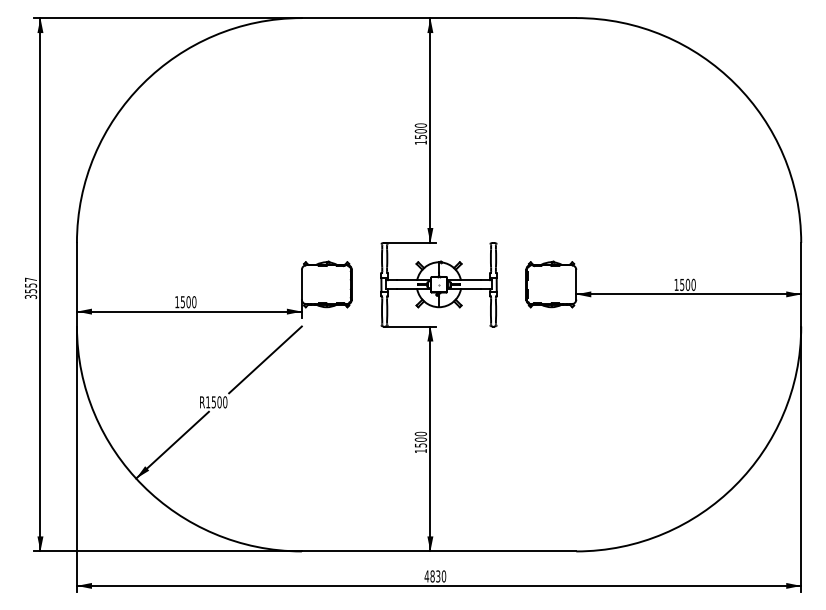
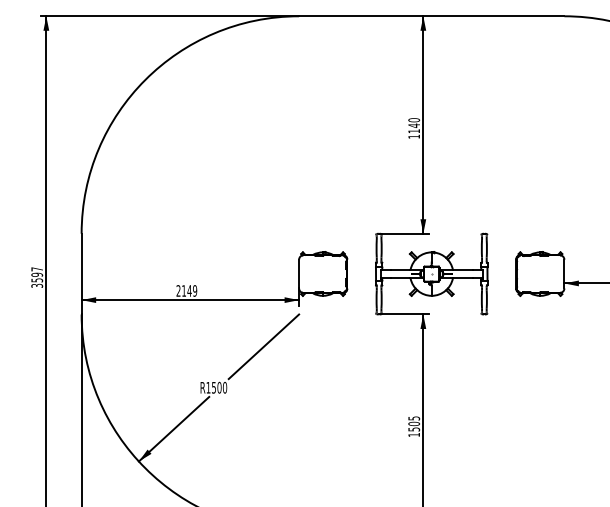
text: (420, 134) -> (413, 128), 1500 -> 1140
text: (30, 285) -> (36, 274), 3557 -> 3597
text: (185, 302) -> (186, 291), 1500 -> 2149
text: (420, 433) -> (413, 417), 1500 -> 1505

